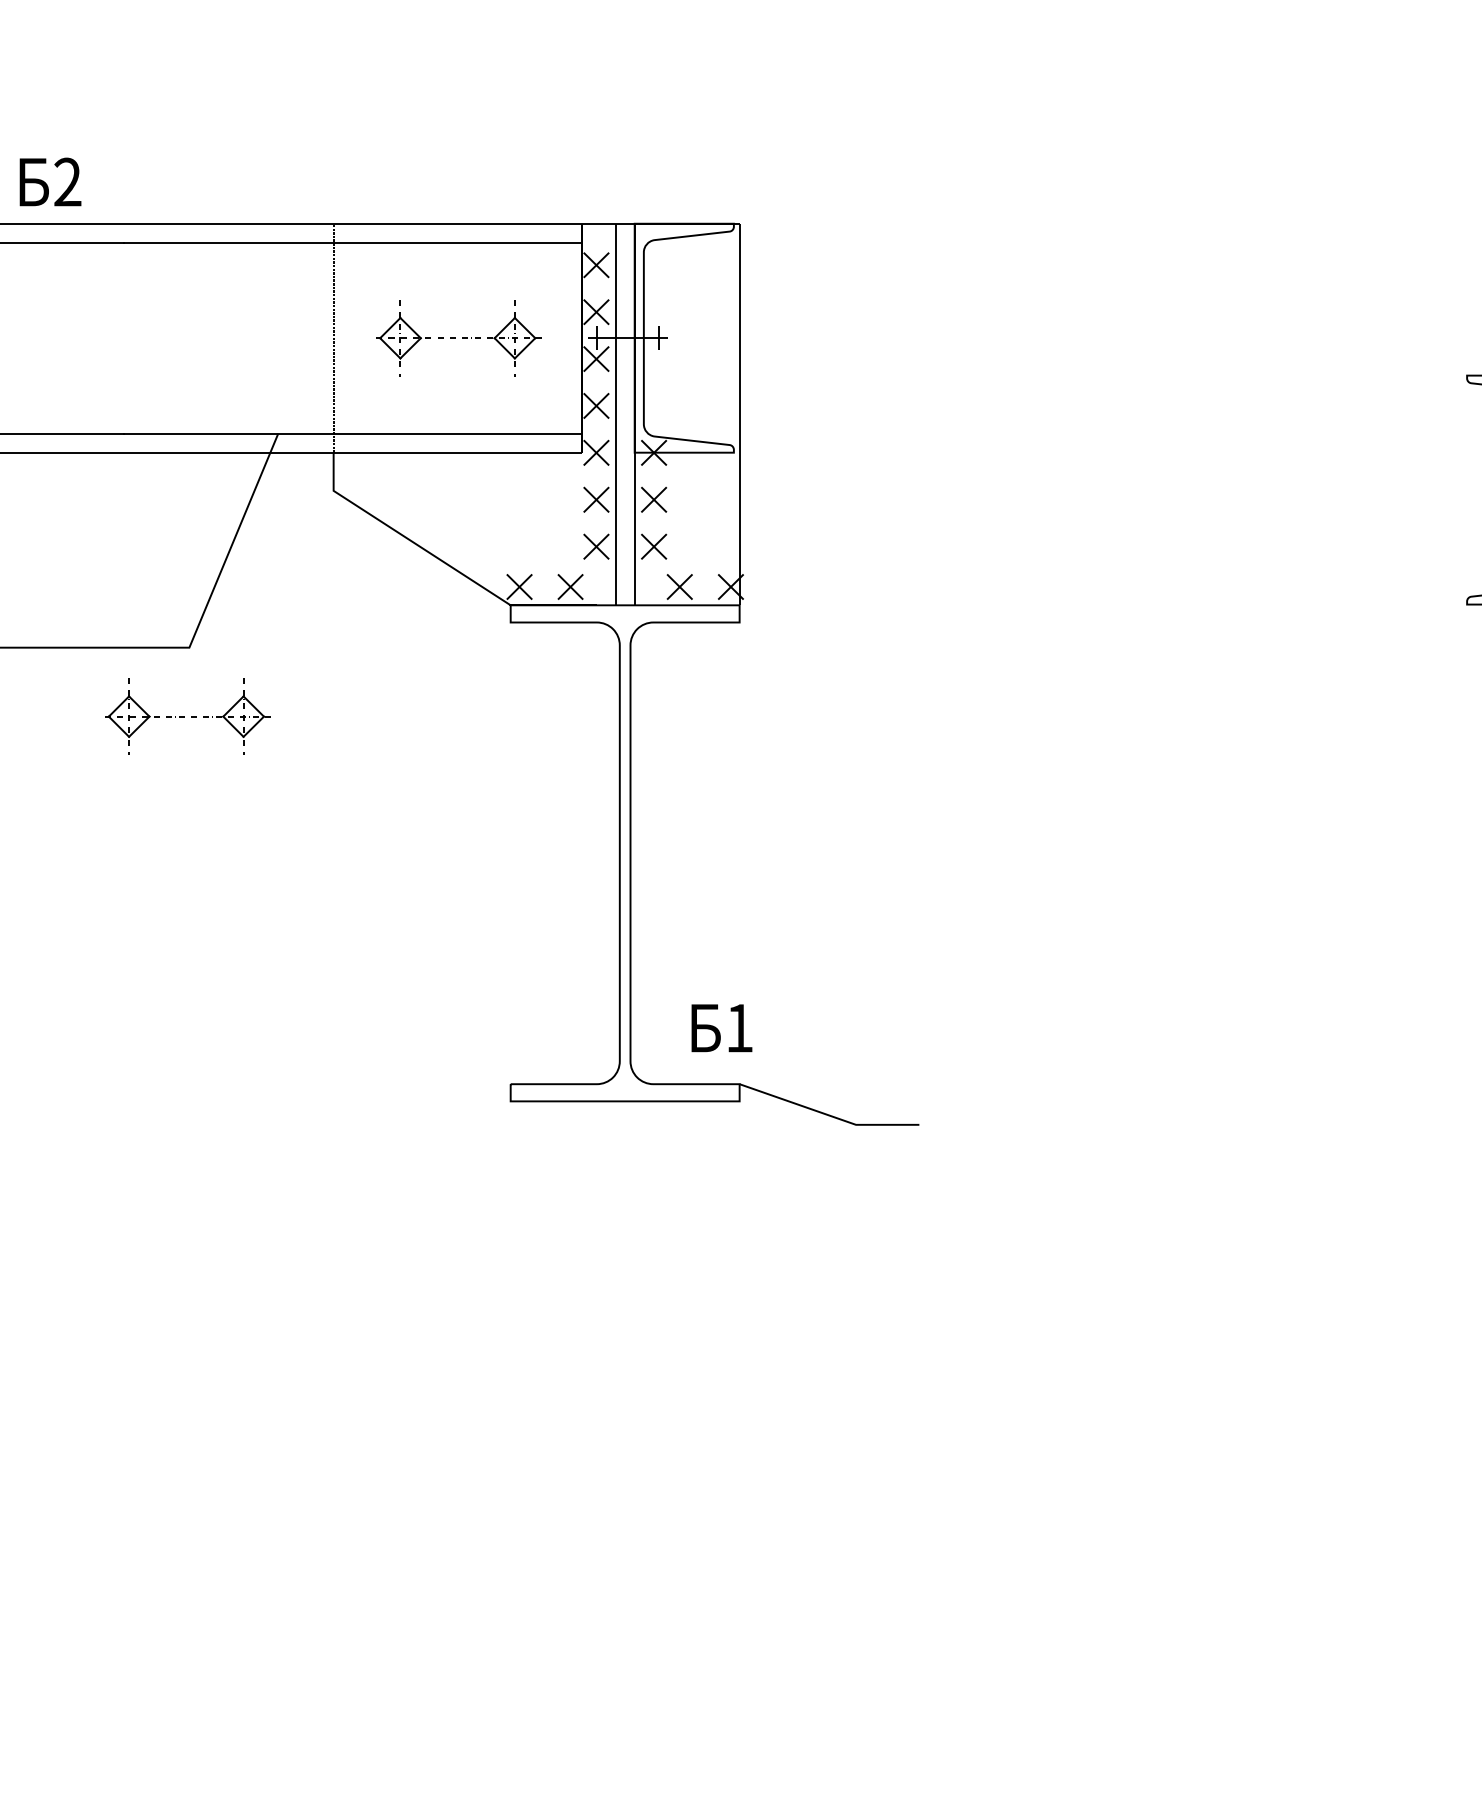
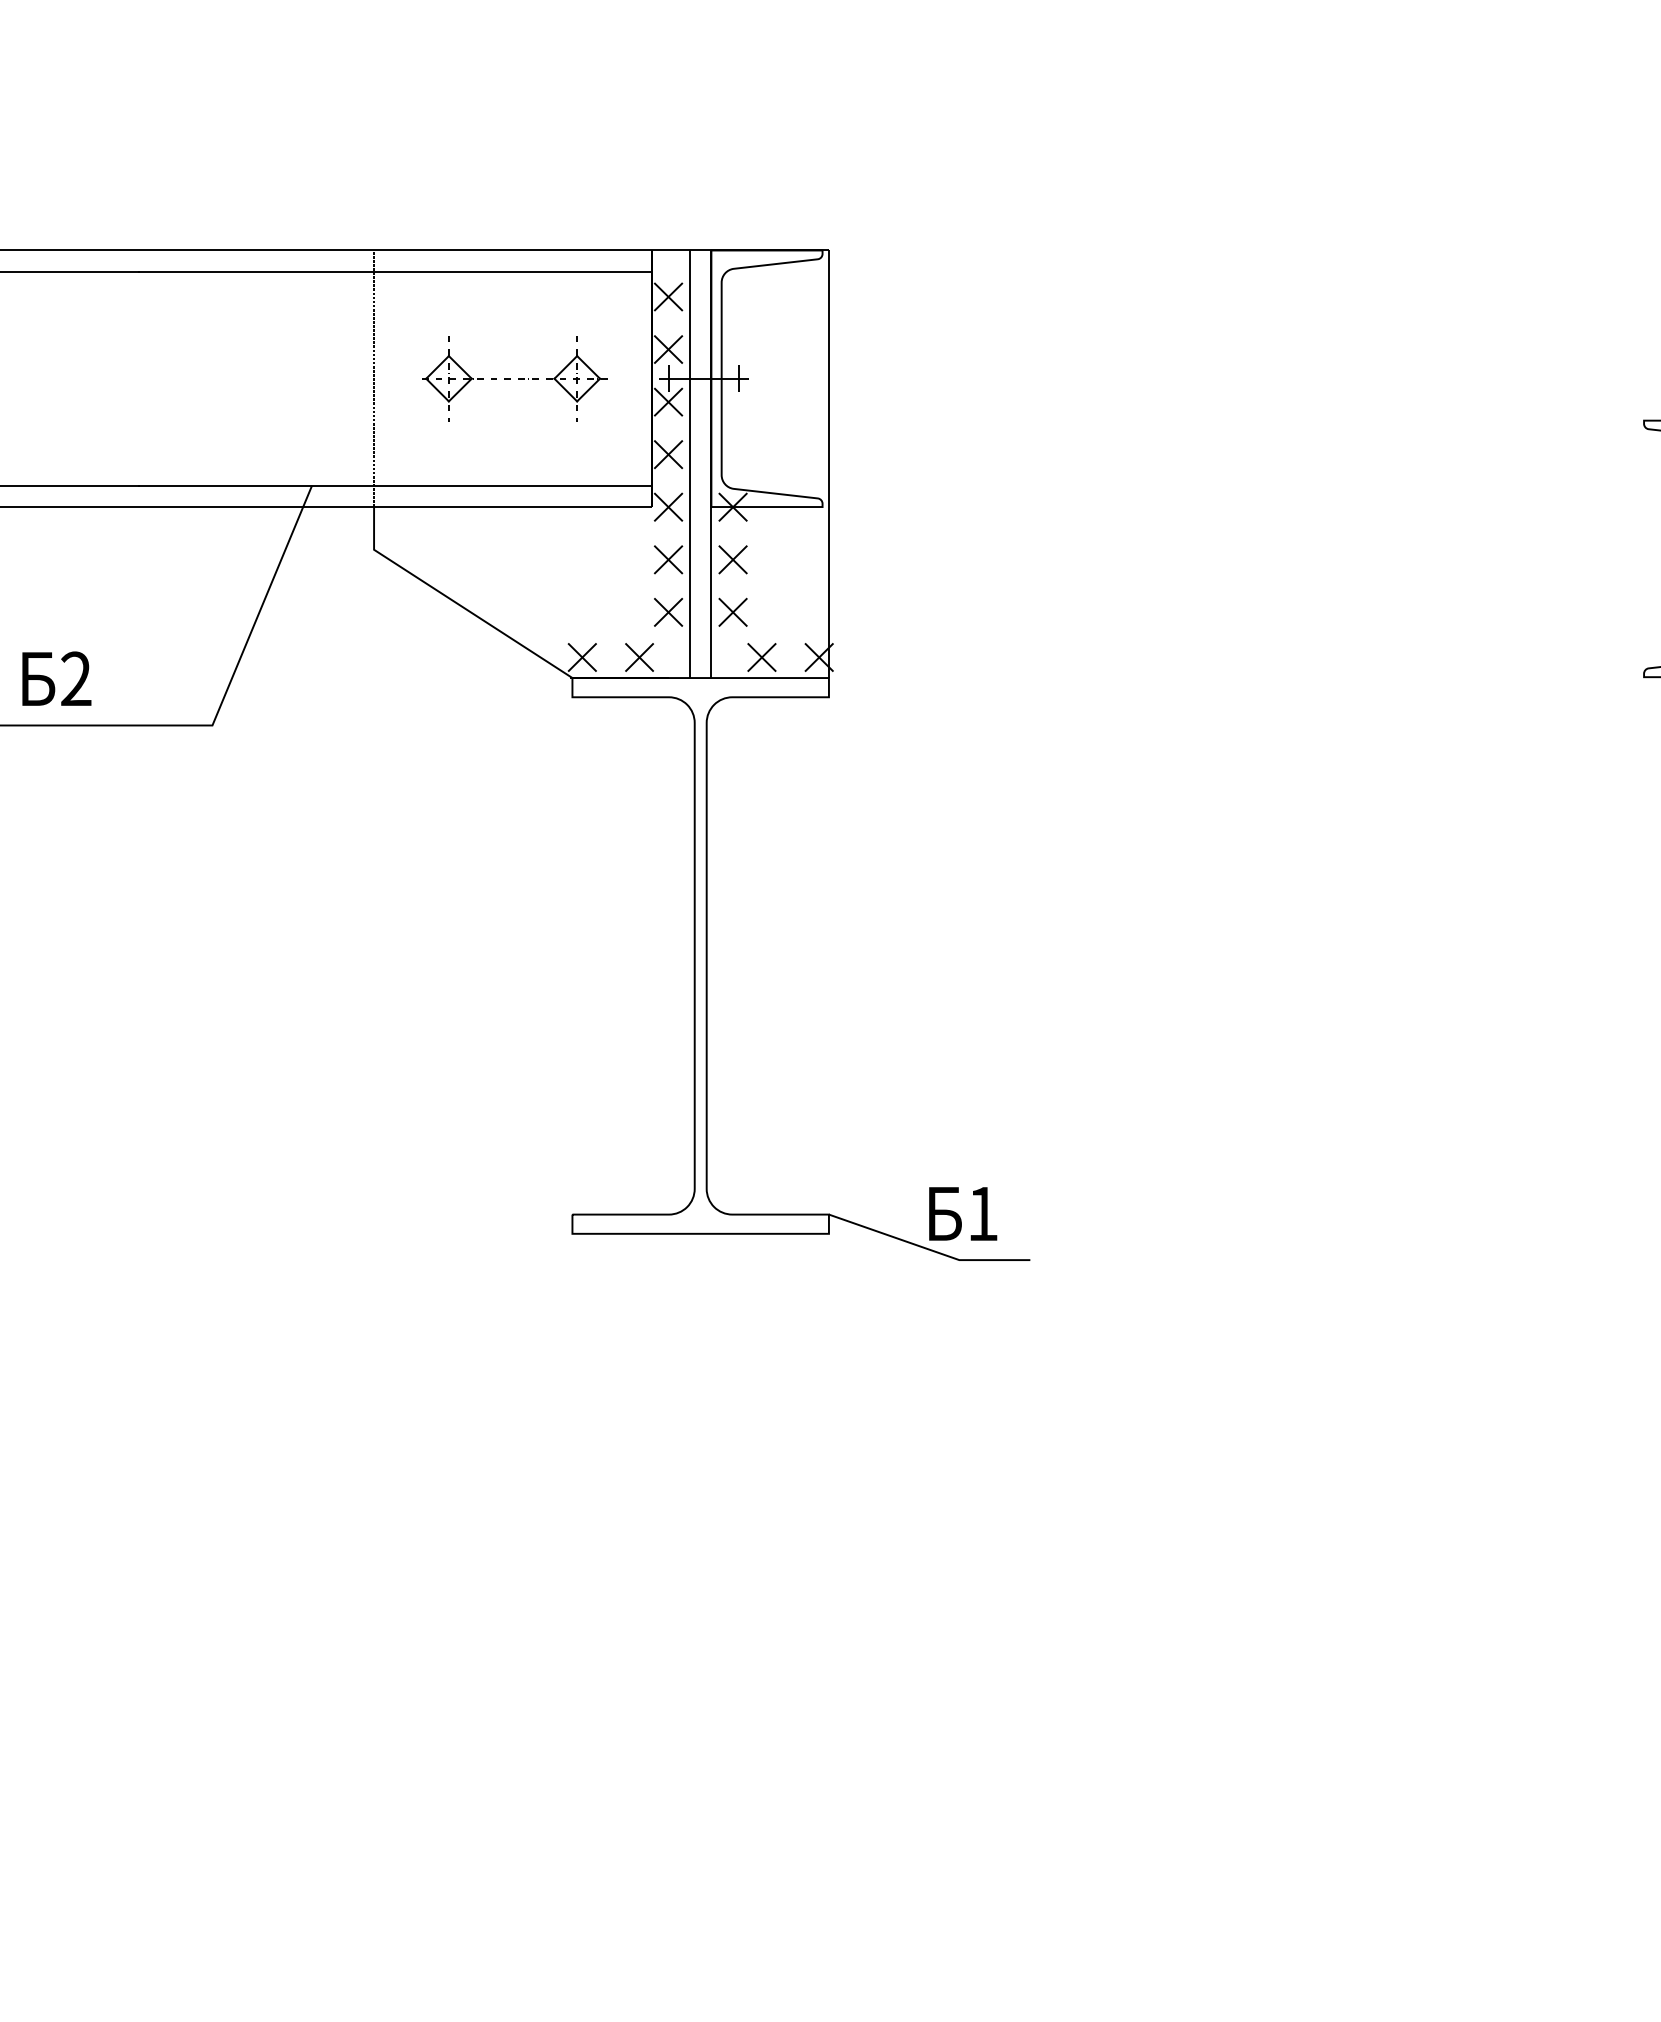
text: (50, 181) -> (56, 678), moved
part: (187, 716) -> (210, 802), removed
text: (722, 1027) -> (963, 1213), moved

